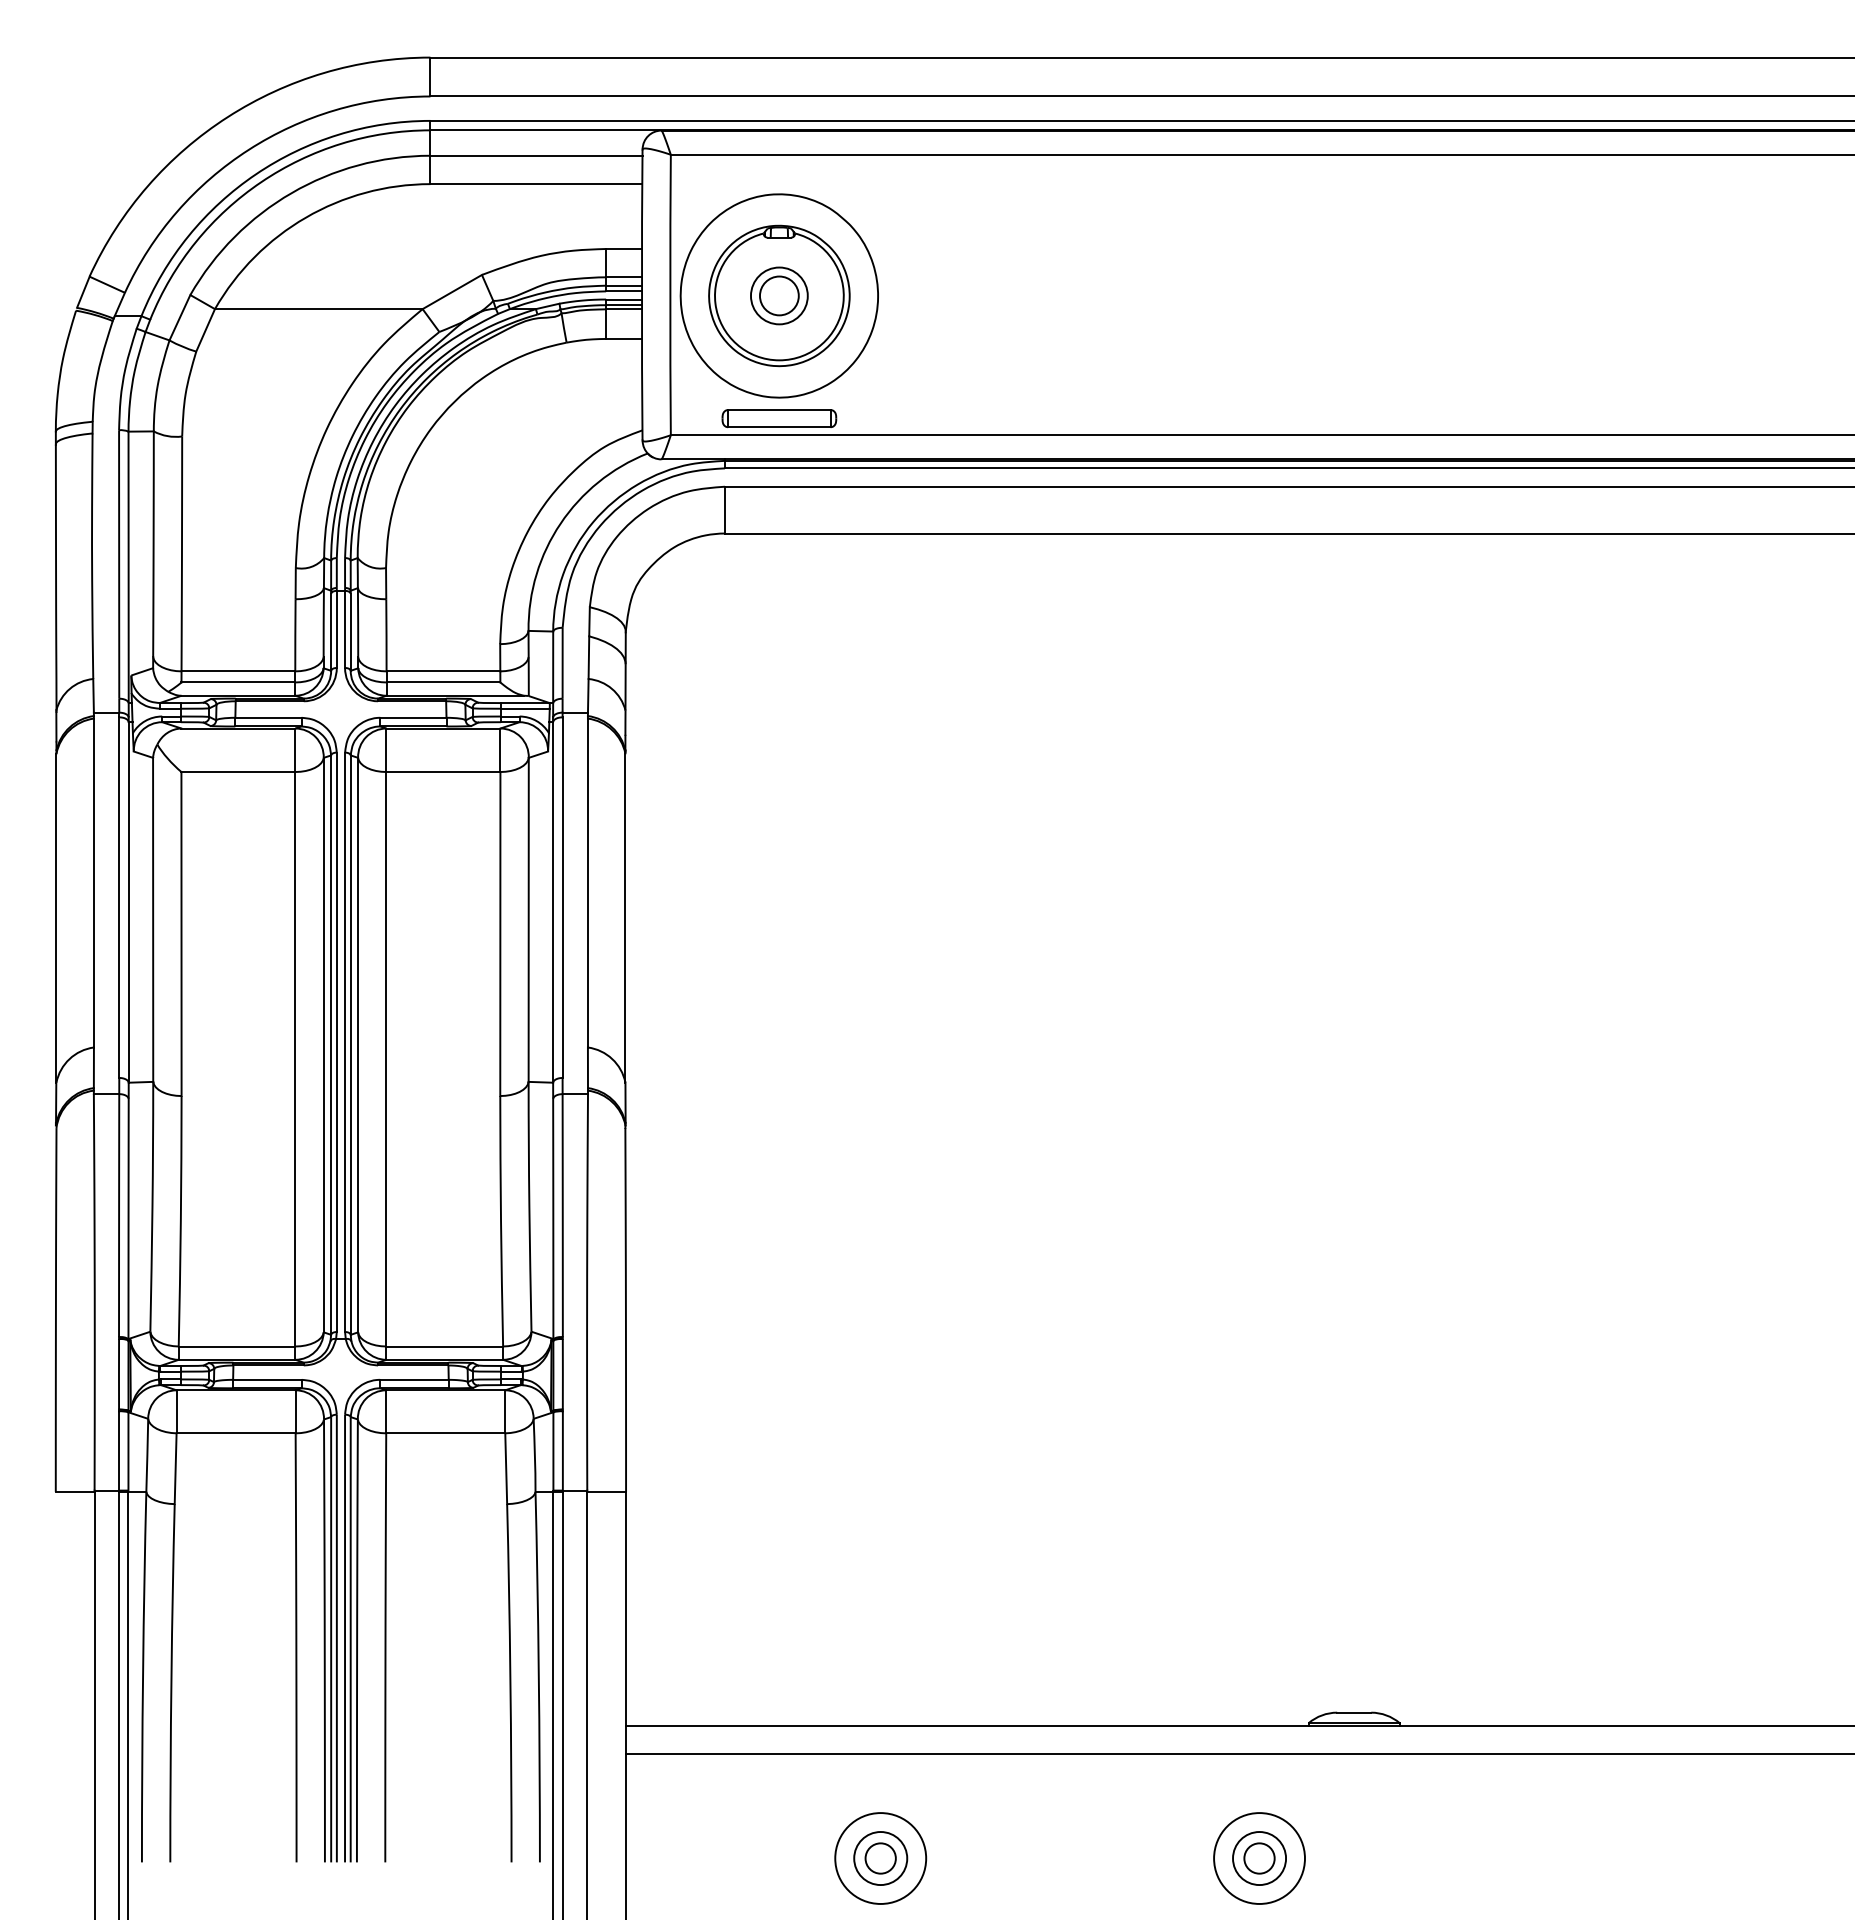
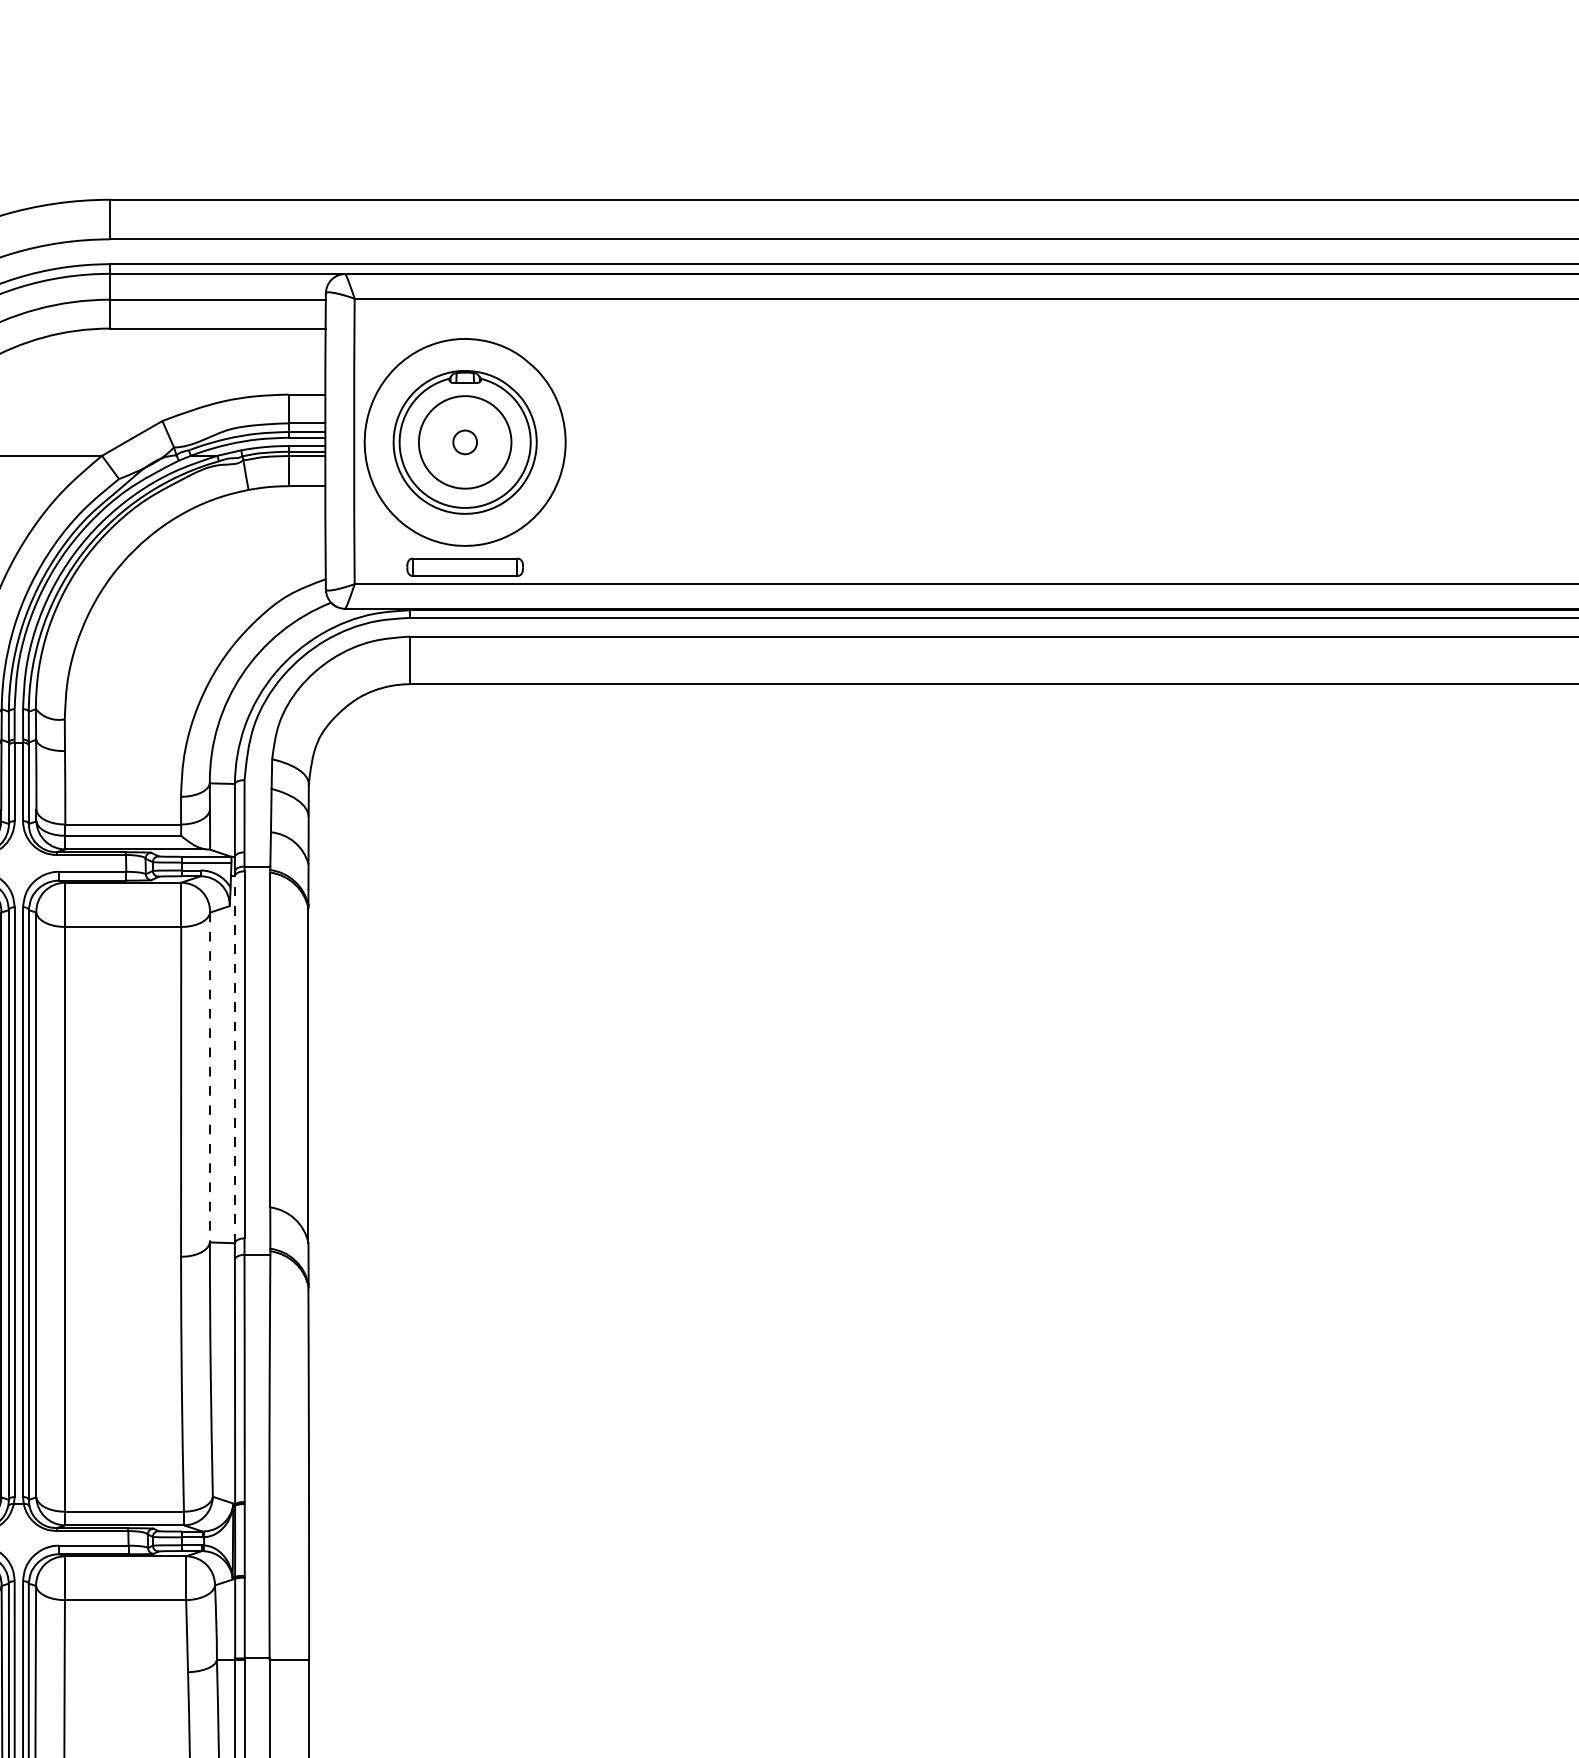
circle: (778, 295) -> (464, 441), size x0.6
circle: (778, 295) -> (464, 441), size x1.6
line: (553, 901) -> (235, 1058), solid -> dashed
line: (528, 920) -> (209, 1078), solid -> dashed

